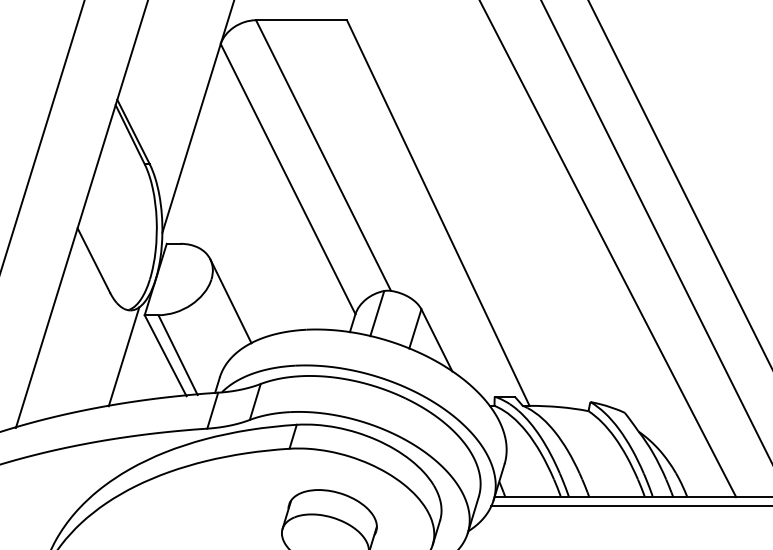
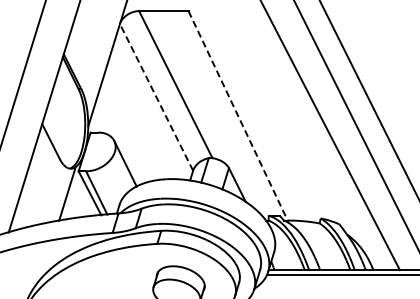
line: (288, 179) -> (156, 97), solid -> dashed
line: (438, 212) -> (238, 115), solid -> dashed

